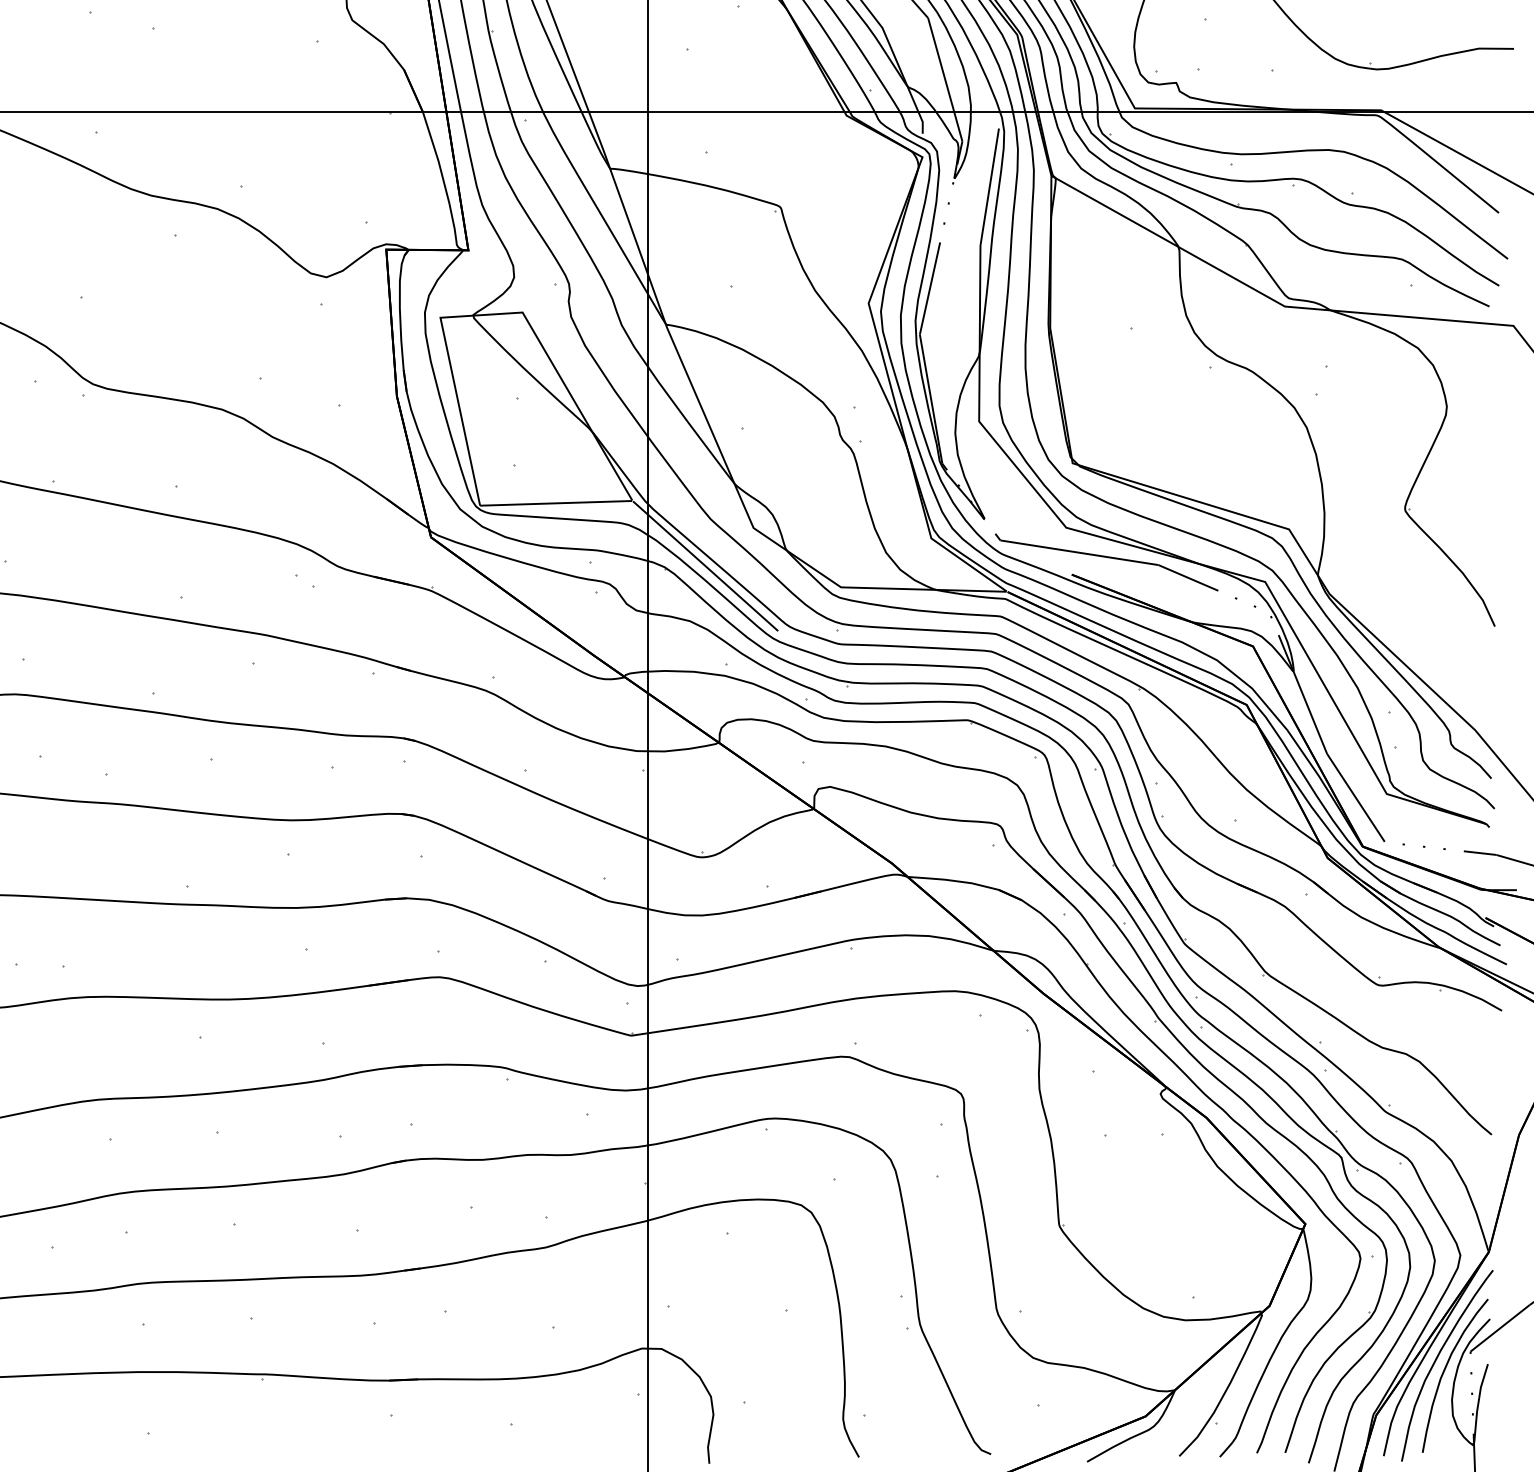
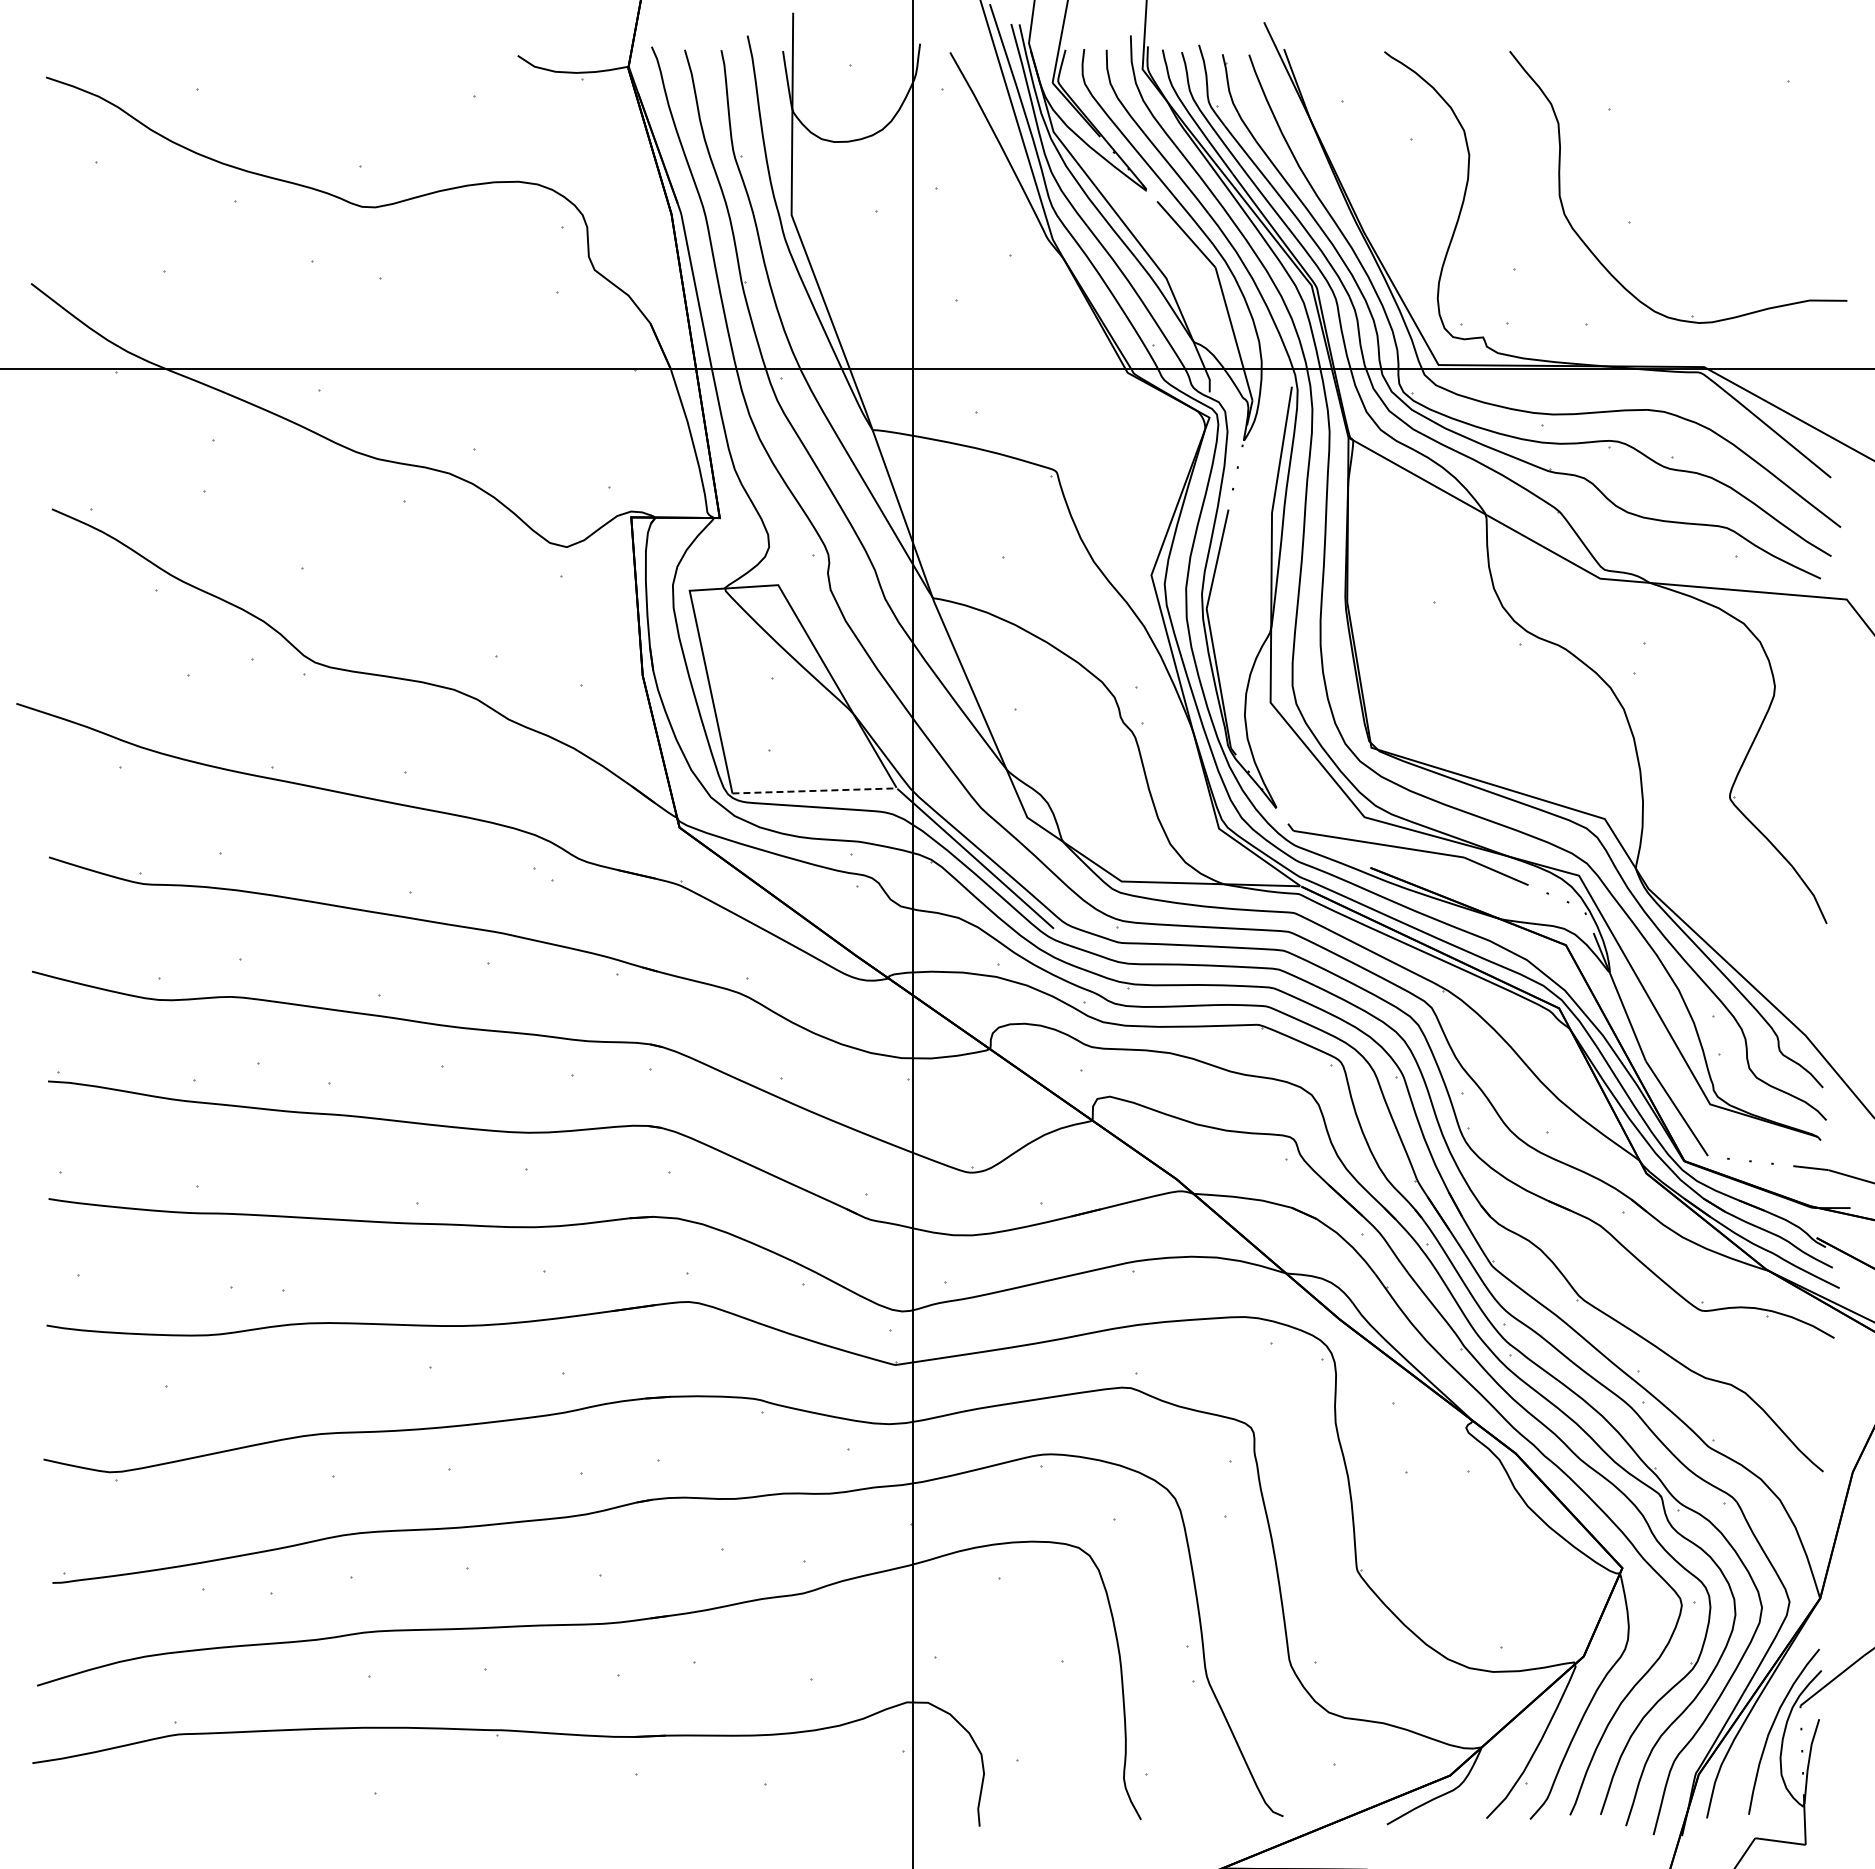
line: (556, 502) -> (814, 790), solid -> dashed
curve: (1437, 1359) -> (1764, 1714), removed

